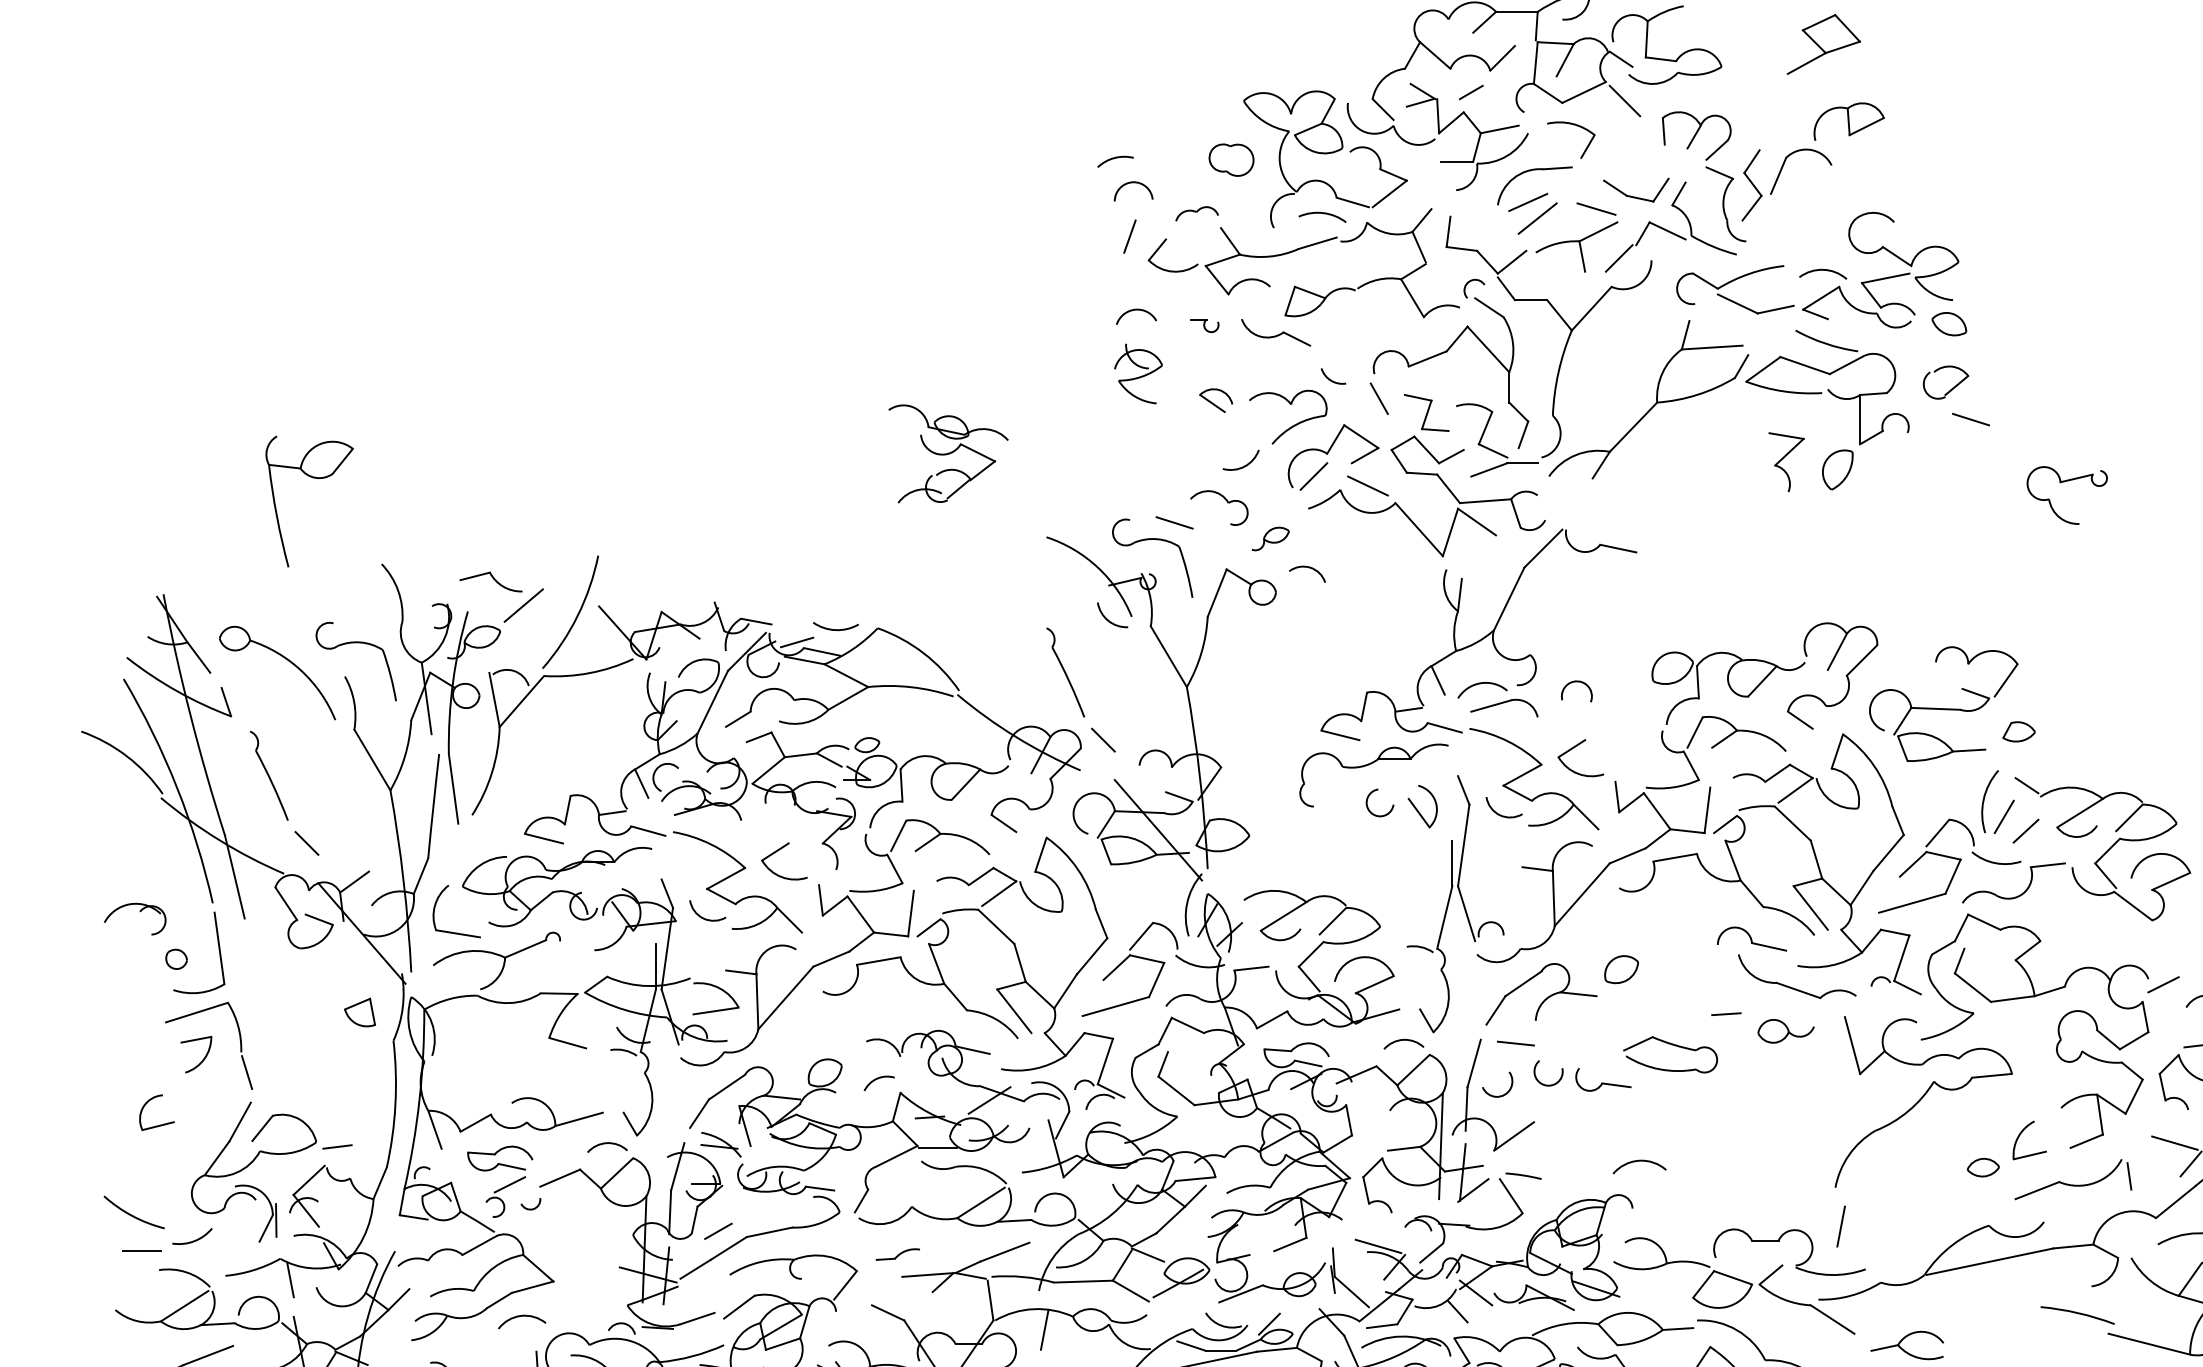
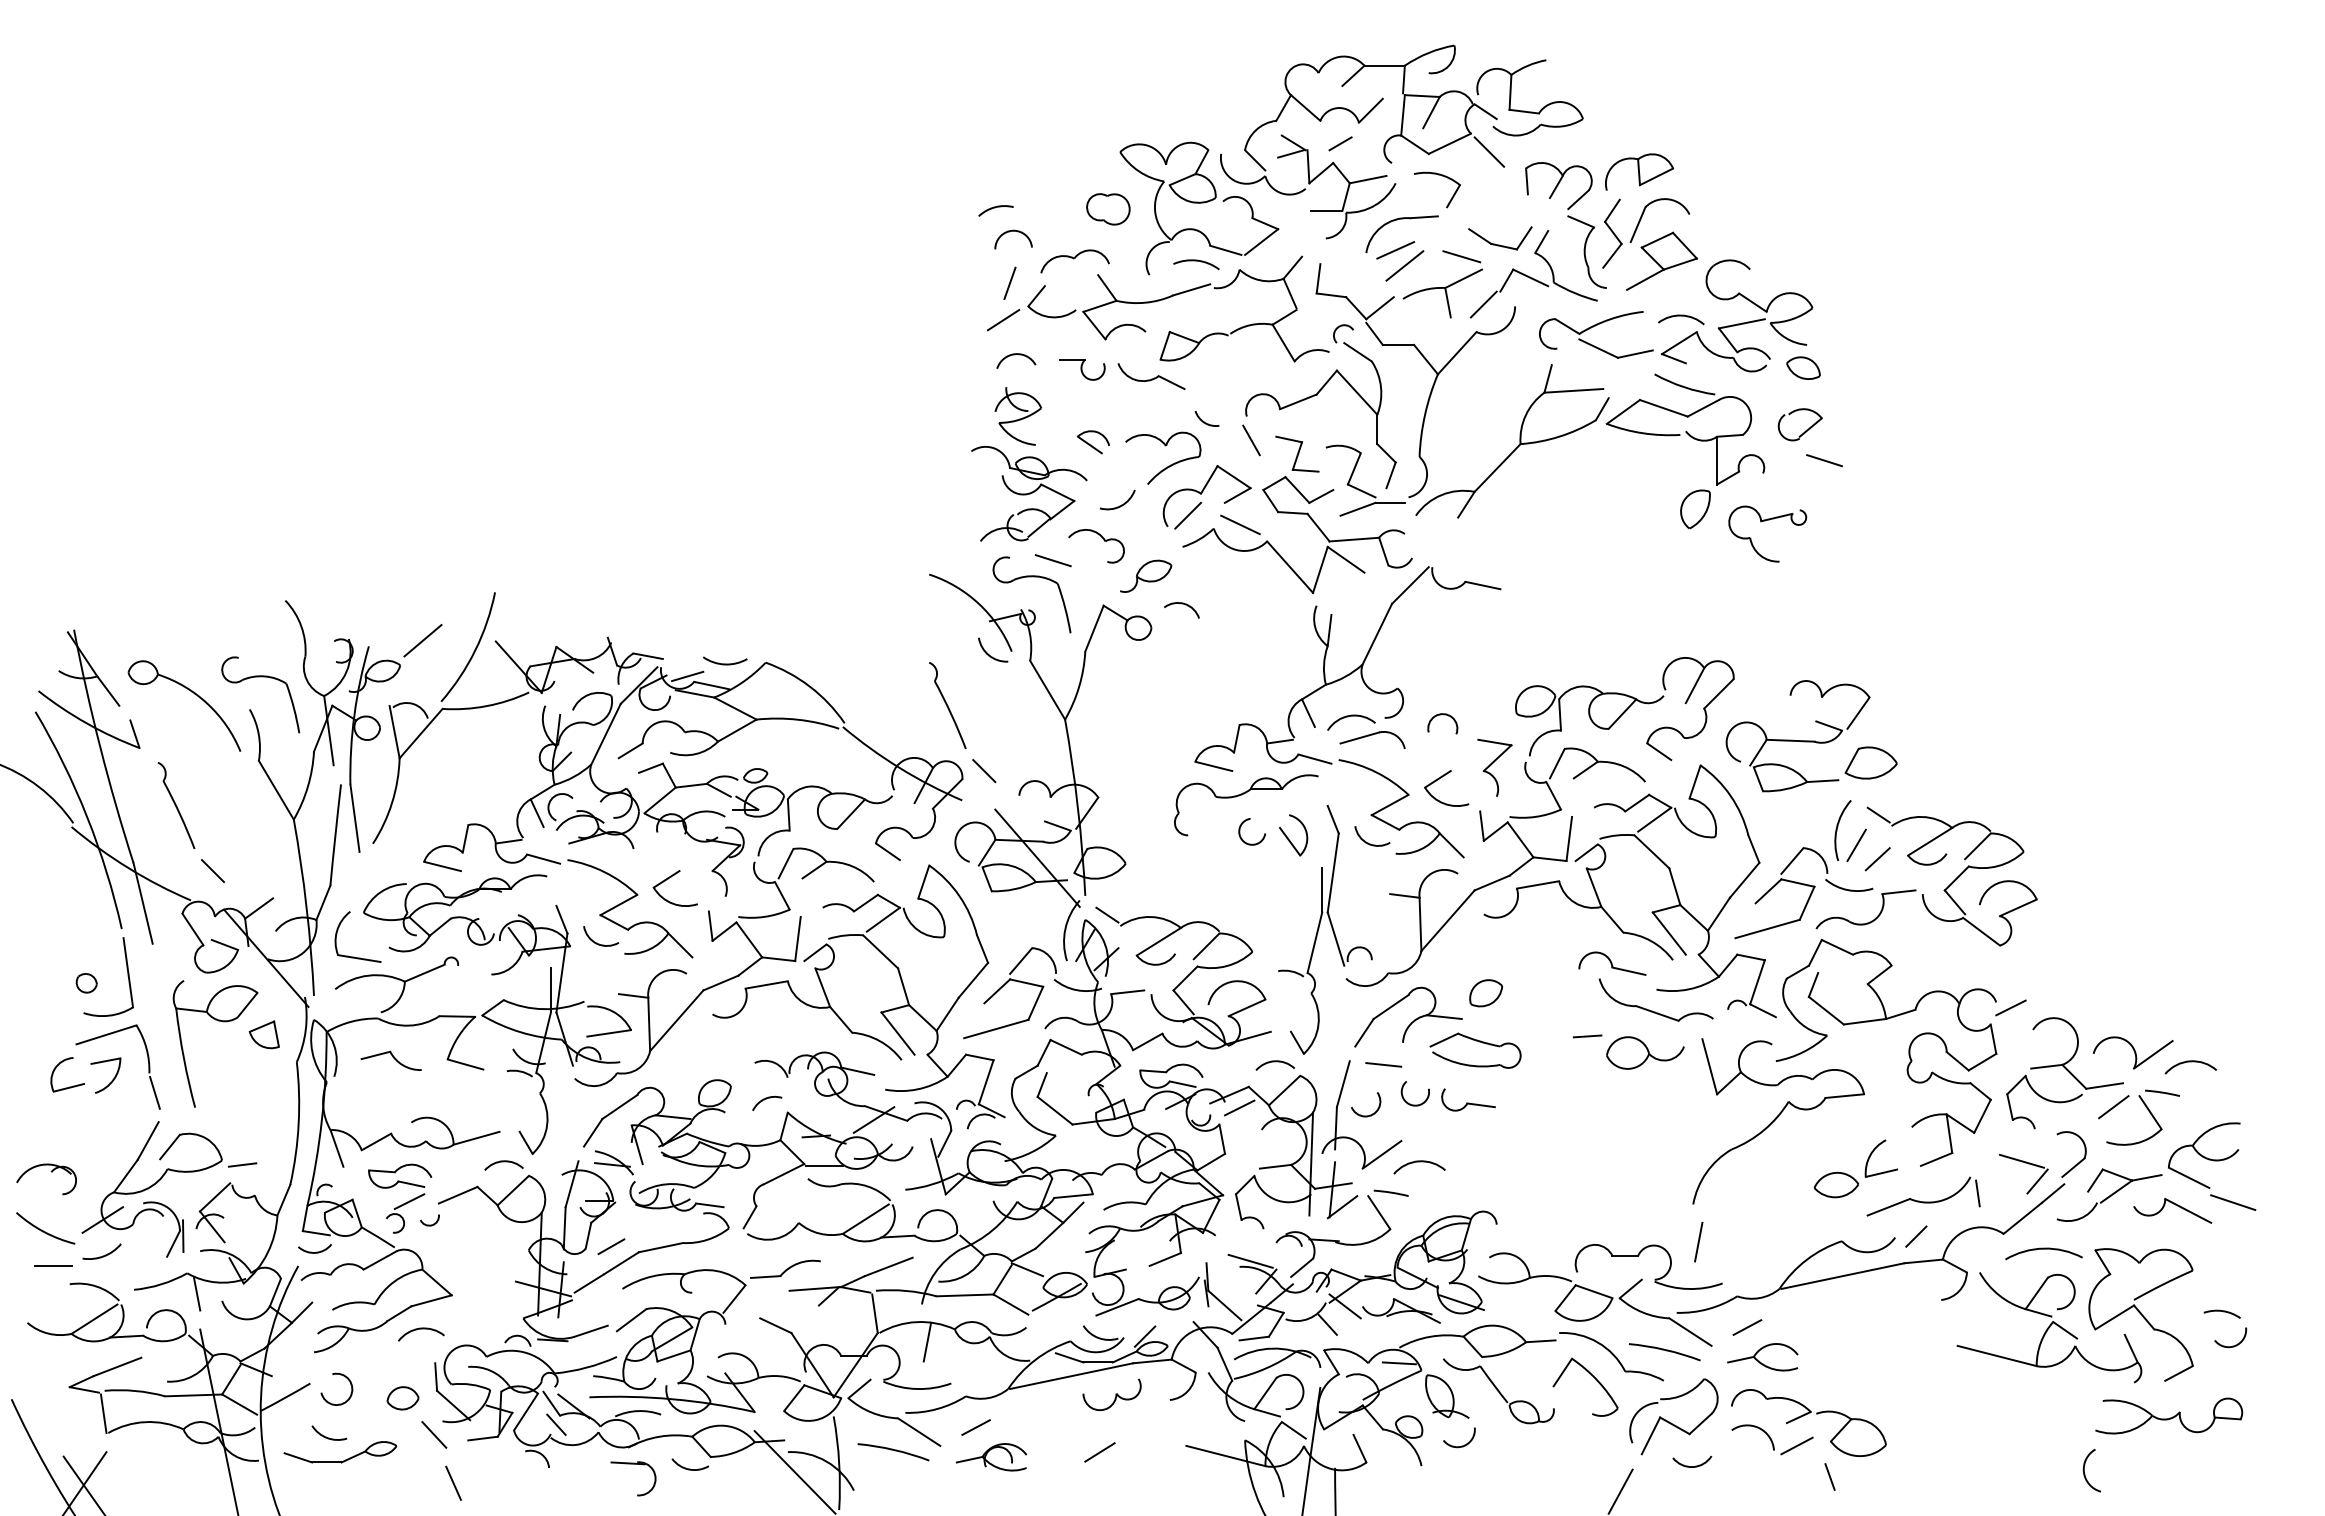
part: (1823, 43) -> (1661, 260), moved
part: (1849, 121) -> (1639, 171), moved
part: (1196, 214) -> (1074, 261), size x1.67
line: (1123, 274) -> (1003, 320), added
part: (1204, 325) -> (1082, 369), size x1.67
part: (948, 453) -> (1029, 493), moved
part: (1786, 461) -> (1494, 767), moved
part: (316, 479) -> (222, 1022), moved
part: (2064, 482) -> (1765, 521), moved
part: (1270, 538) -> (1146, 575), size x1.43
part: (490, 581) -> (390, 1060), moved
part: (2018, 731) -> (1870, 762), size x1.67
line: (1230, 888) -> (1107, 914), added
part: (140, 912) -> (51, 1172), moved
part: (1786, 1030) -> (1645, 1052), size x1.43
part: (1674, 1046) -> (1479, 1042), moved
line: (1366, 1087) -> (1239, 1107), added
part: (158, 1124) -> (69, 1086), moved
arc: (1639, 1161) -> (1419, 1162), moved
part: (1983, 1167) -> (1836, 1184), size x1.43
line: (192, 1203) -> (102, 1219), added
line: (2066, 1220) -> (1916, 1236), added
arc: (413, 1236) -> (316, 1251), added
part: (898, 1253) -> (785, 1268), size x1.67
arc: (2077, 1313) -> (1664, 1350), moved
line: (1891, 1314) -> (1747, 1327), added
line: (1531, 1351) -> (1398, 1363), added

